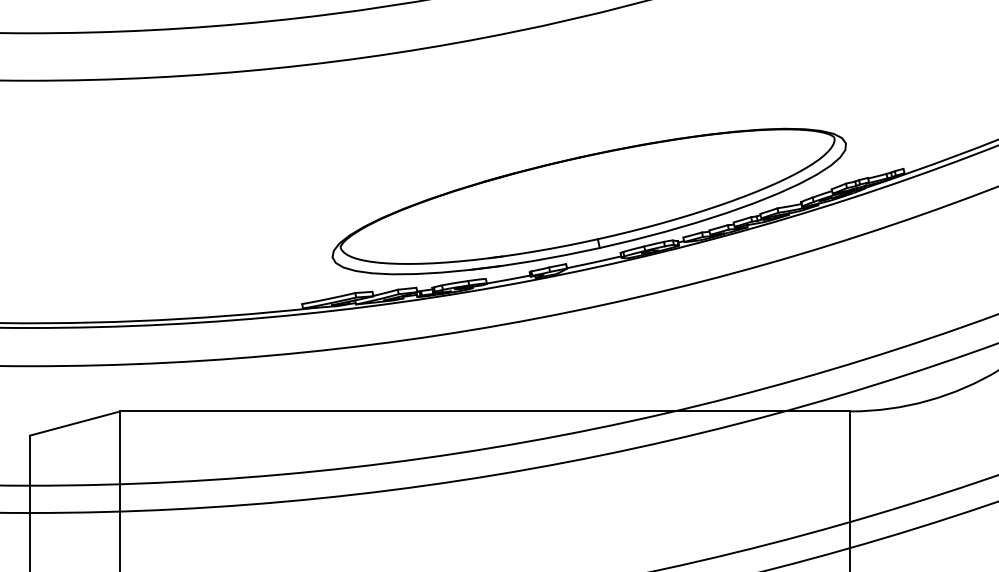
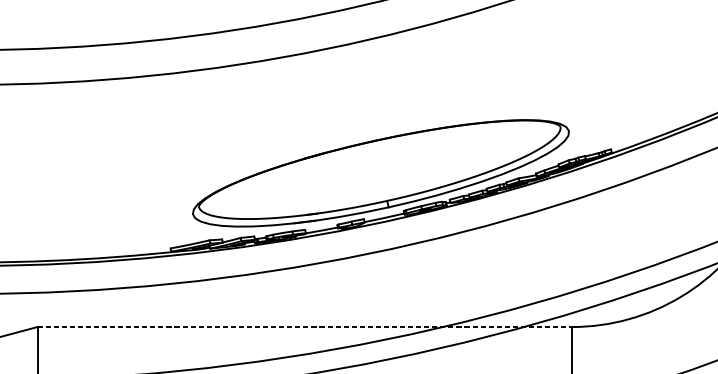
line: (485, 411) -> (304, 327), solid -> dashed

